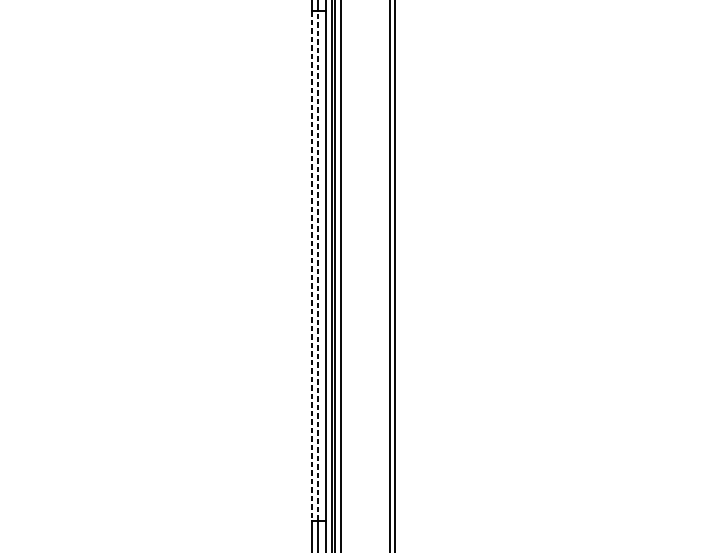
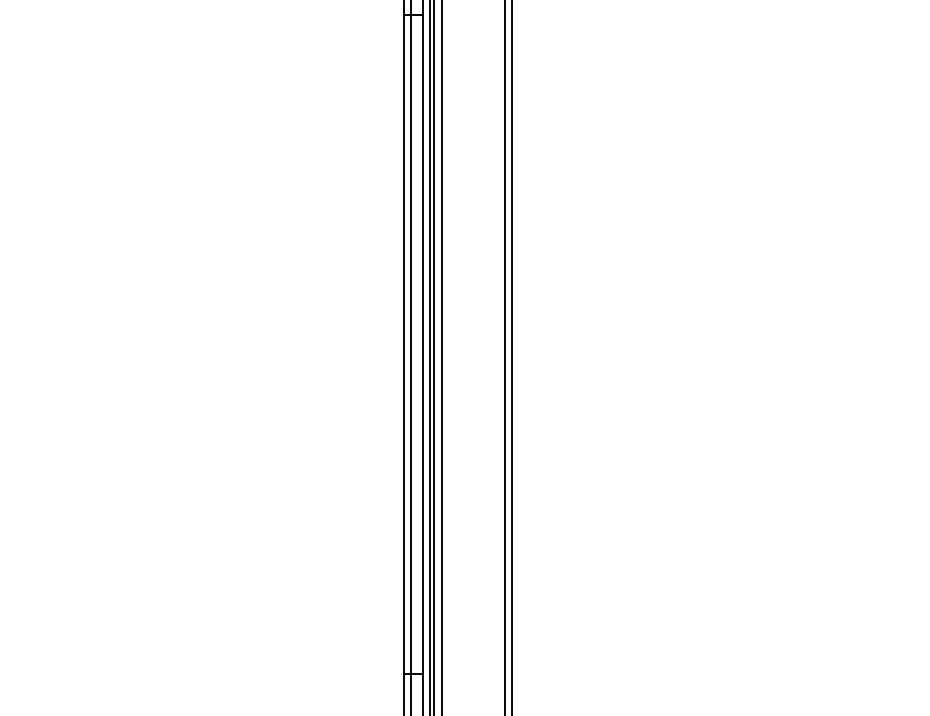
line: (311, 266) -> (403, 344), dashed -> solid
line: (317, 266) -> (411, 344), dashed -> solid

